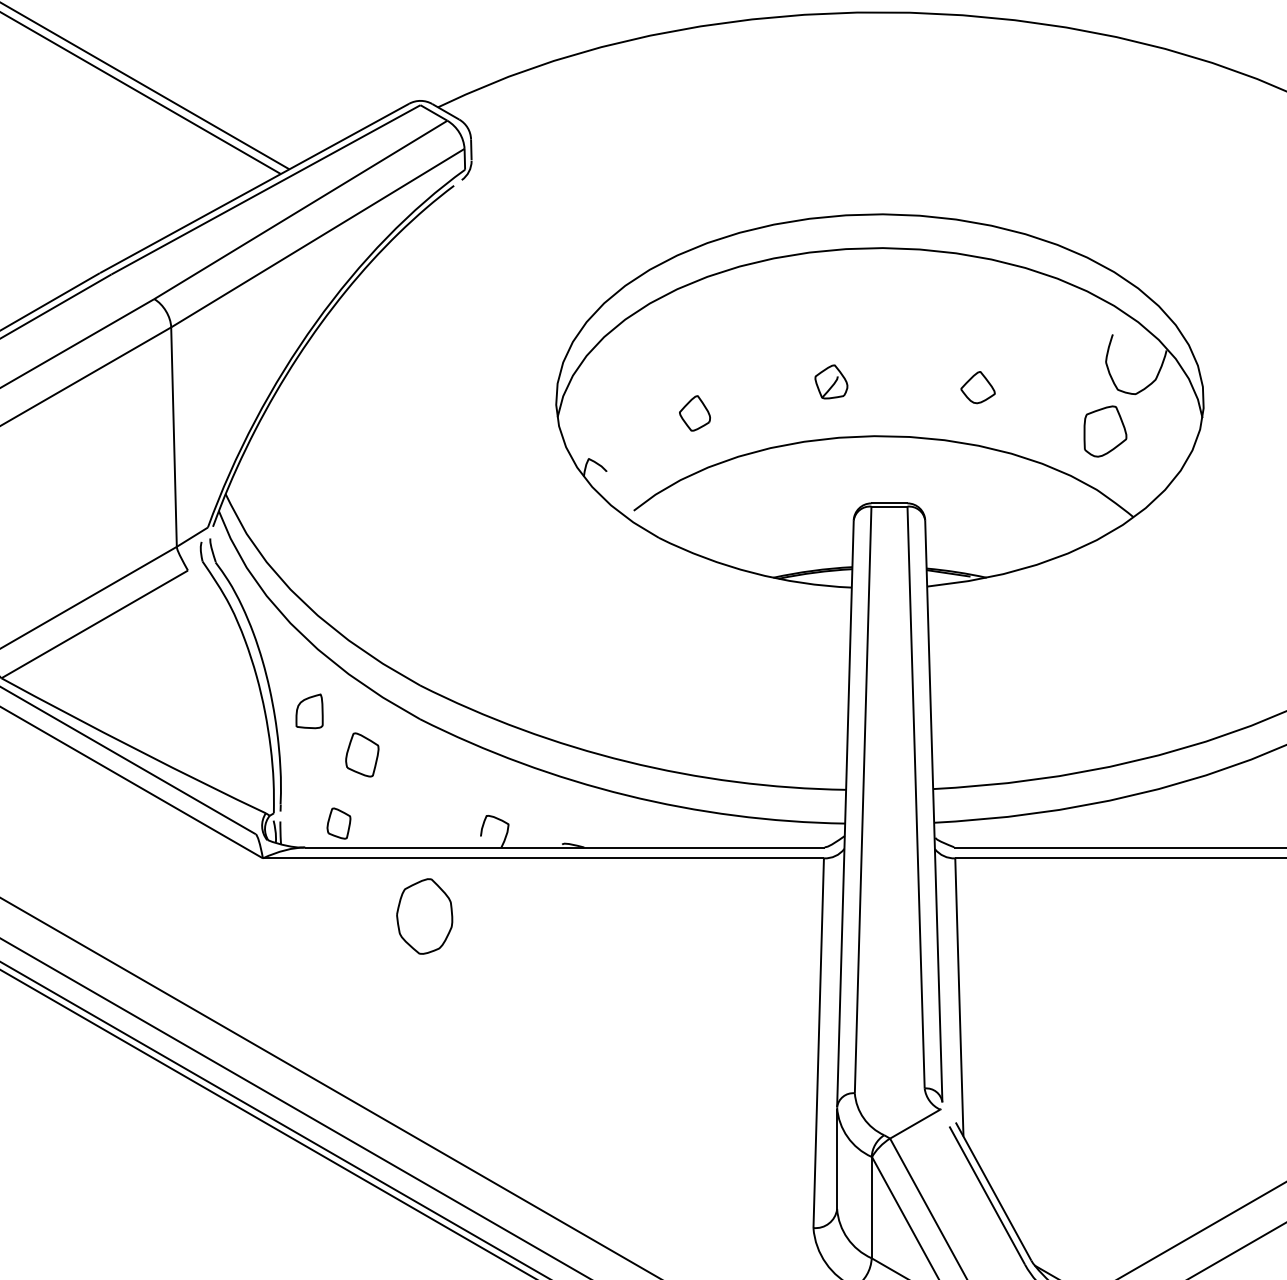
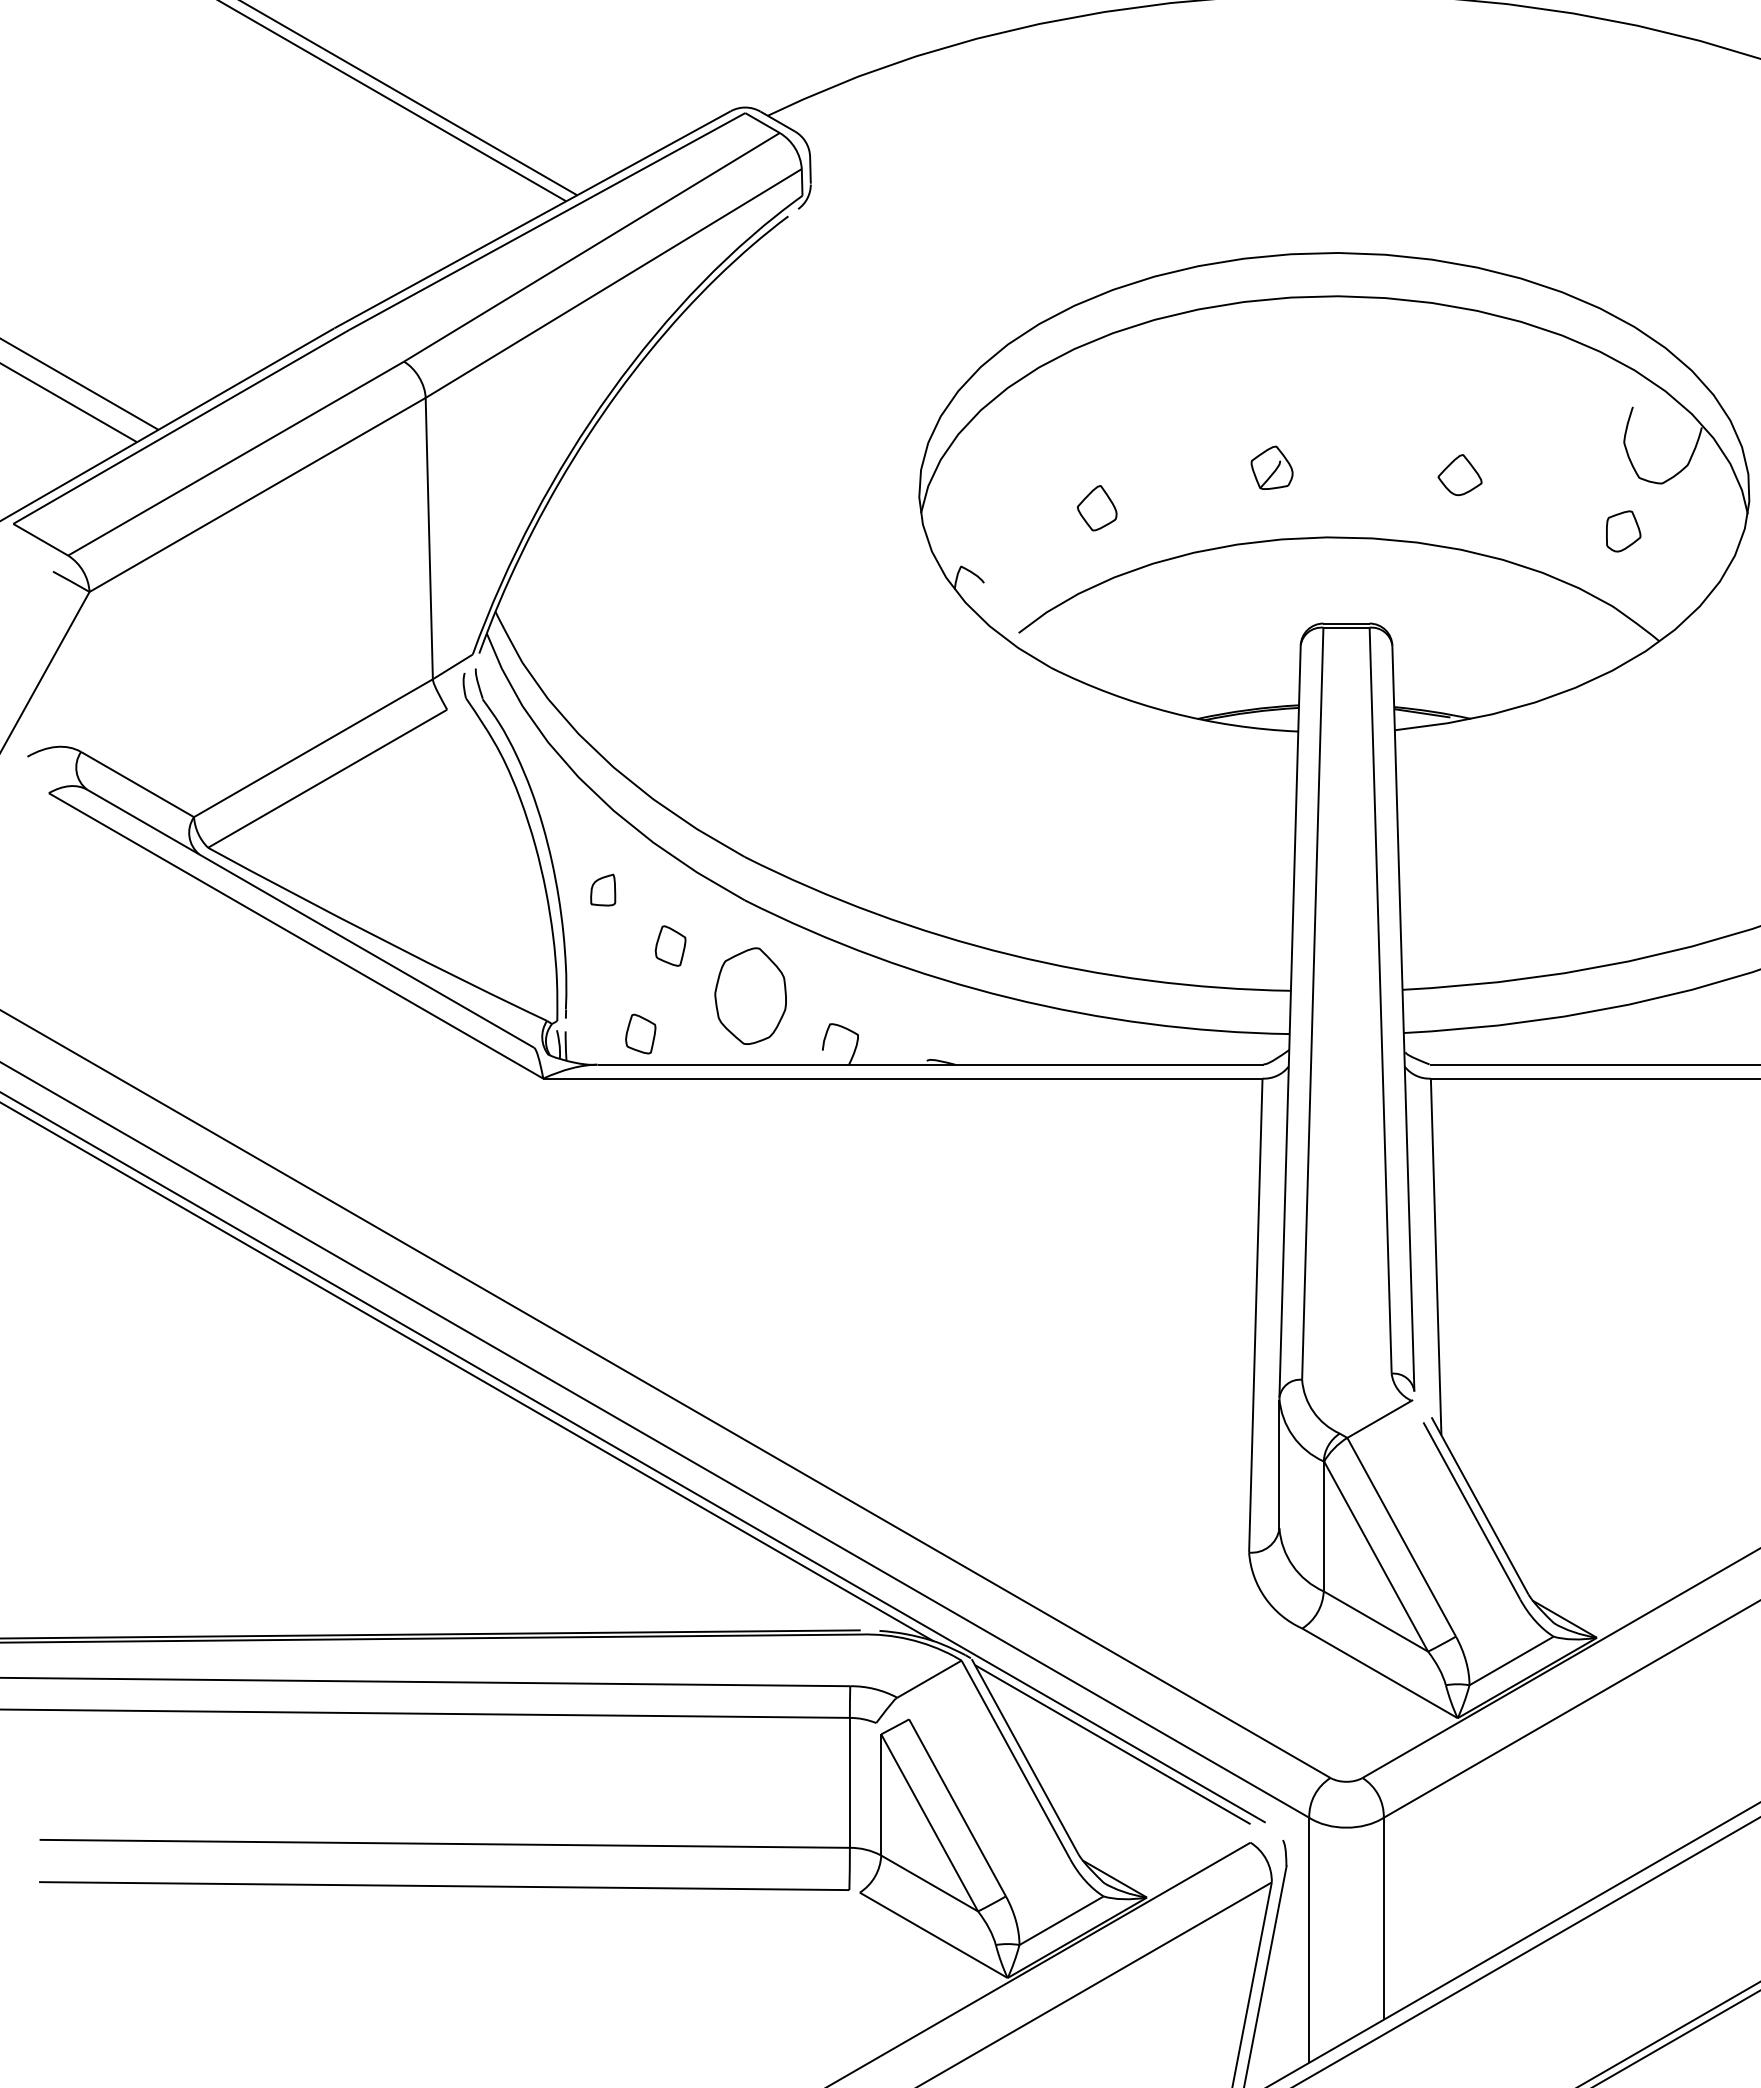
part: (1105, 431) -> (1623, 531), size x0.62
part: (309, 710) -> (603, 889), size x0.71
part: (362, 754) -> (670, 945), size x0.71
part: (424, 915) -> (750, 995), moved

